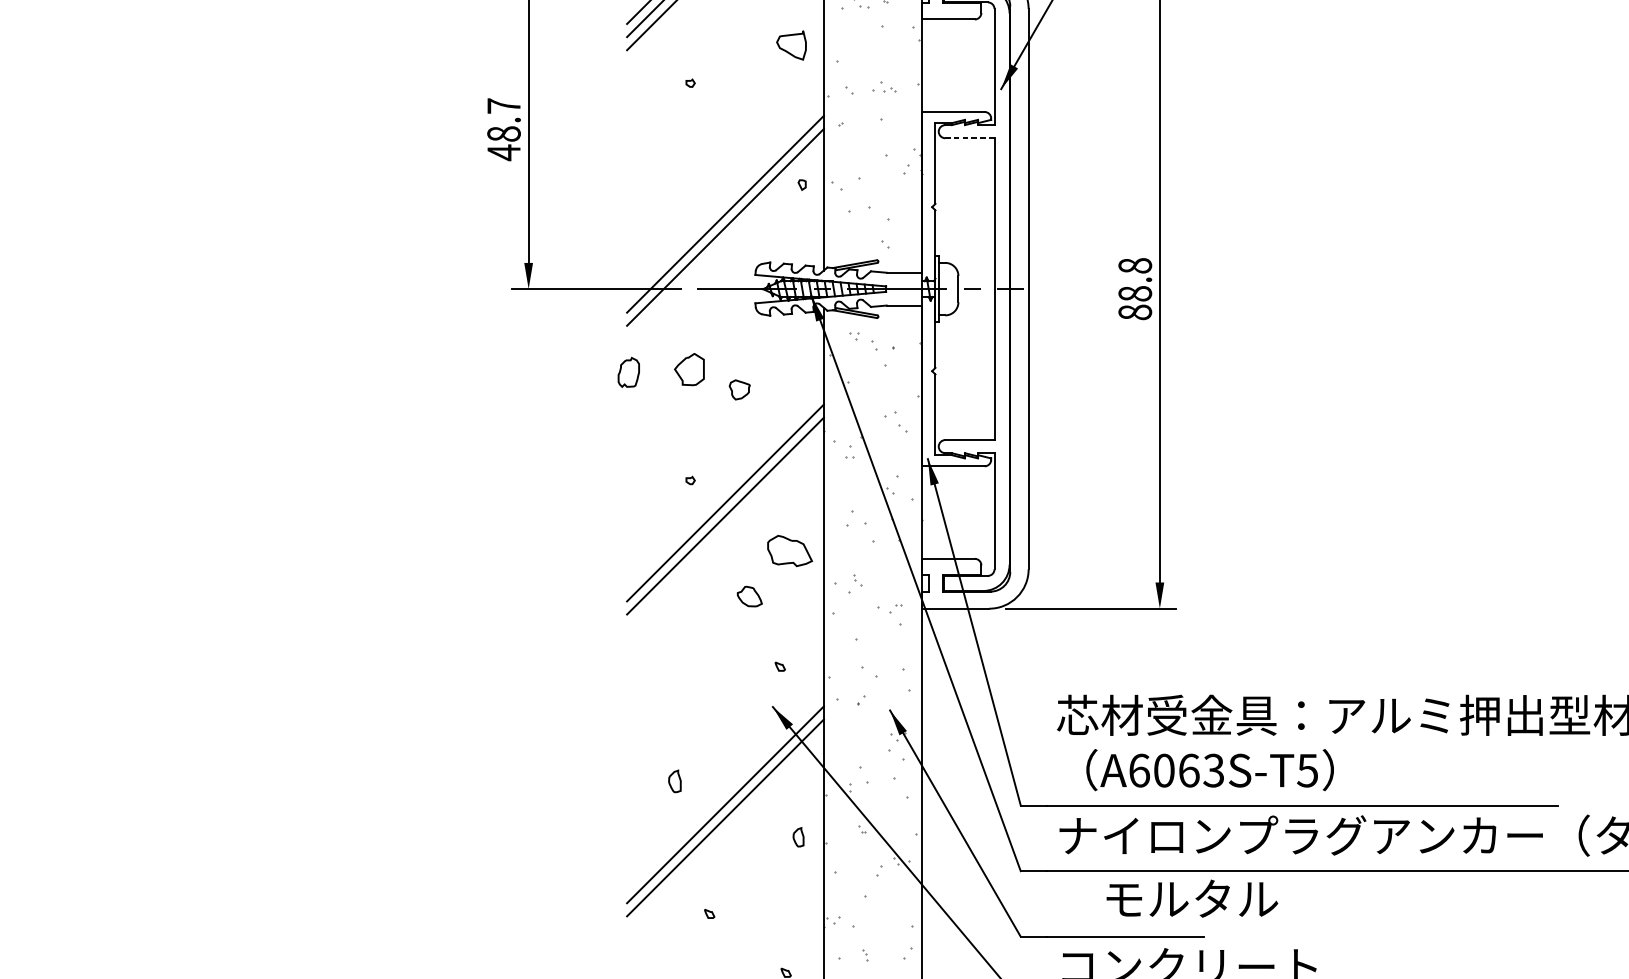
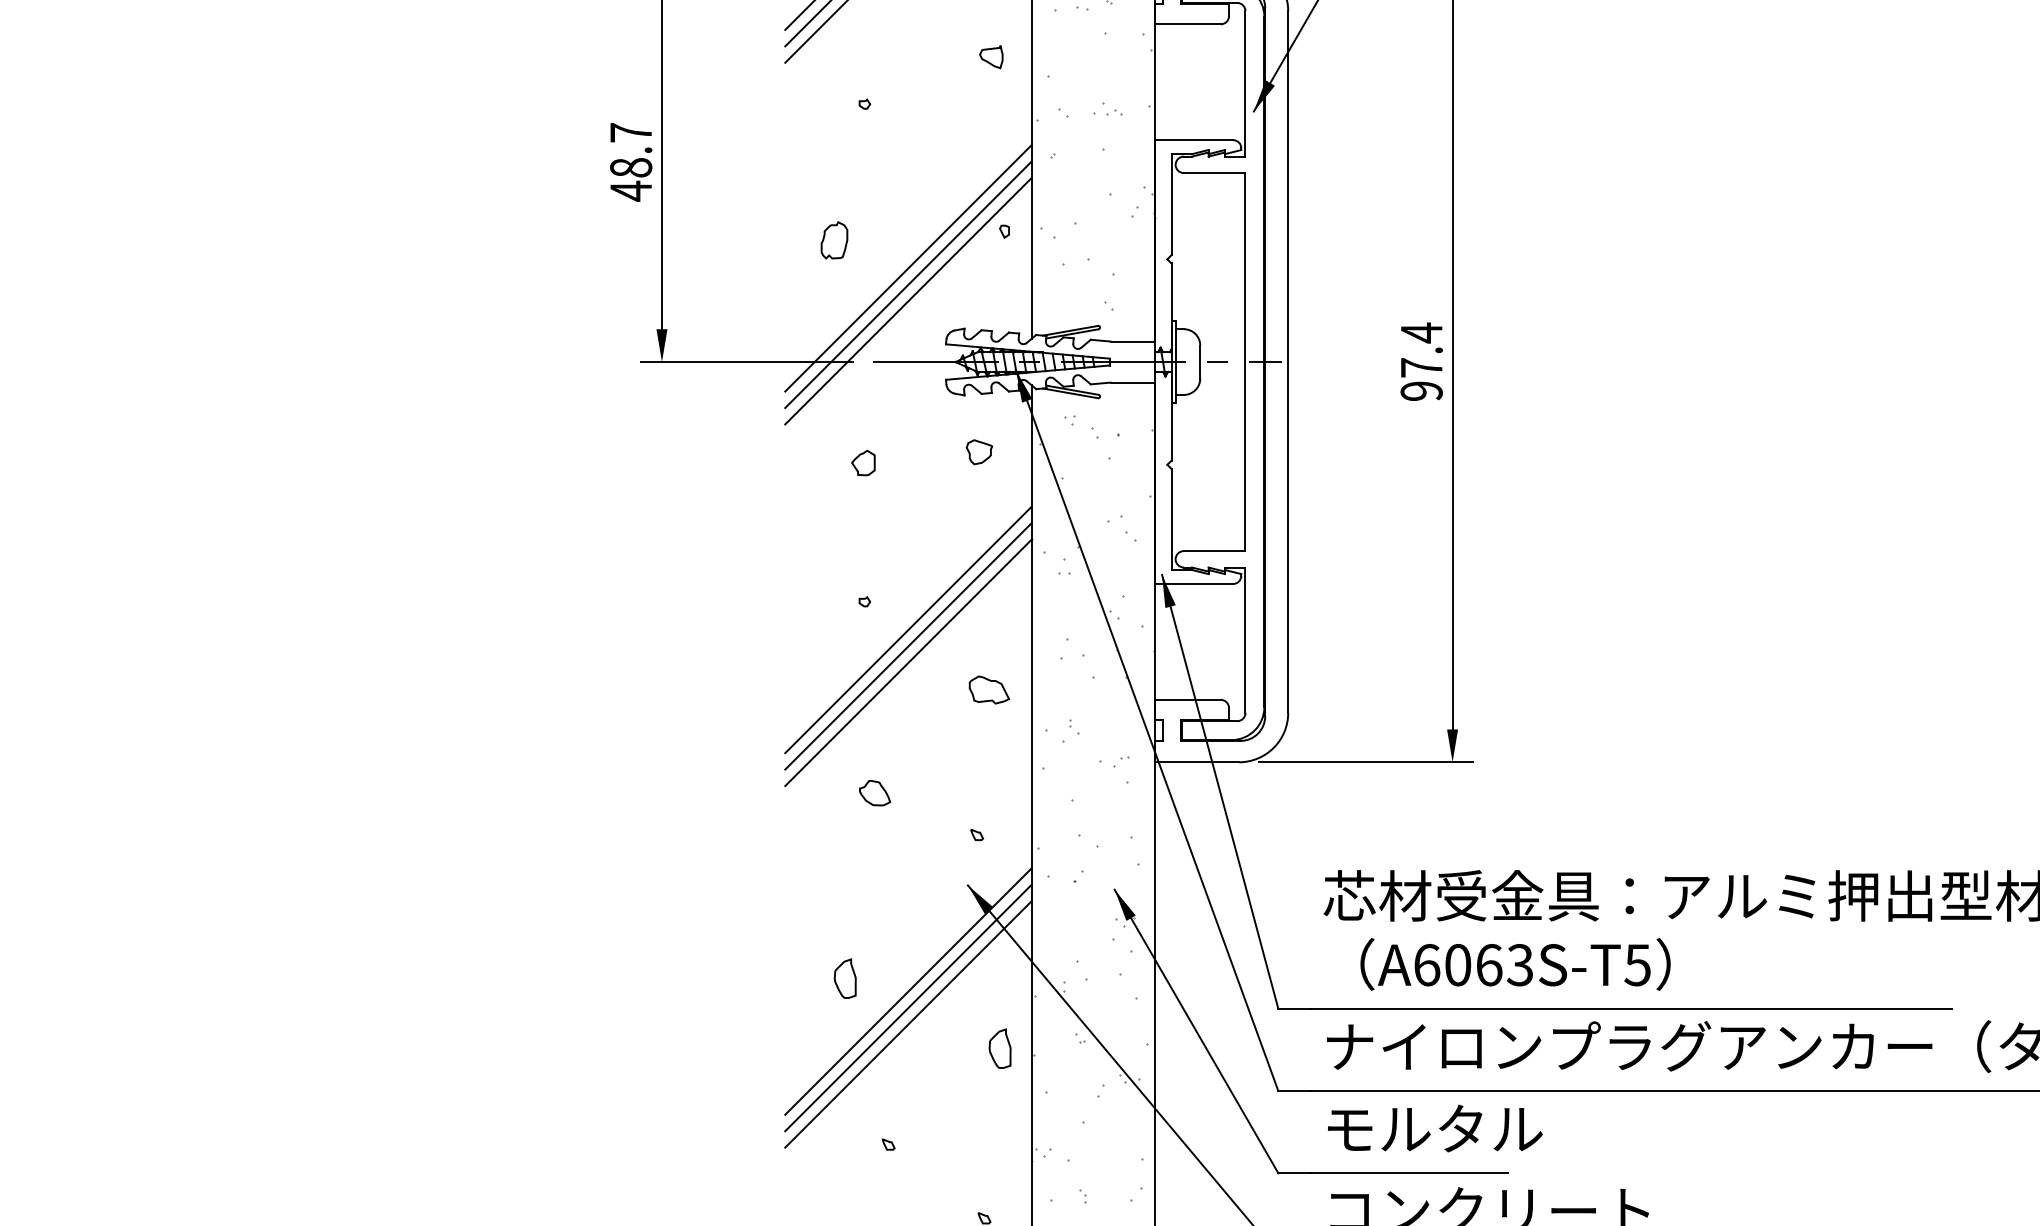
part: (791, 45) -> (991, 57), size x0.62
line: (969, 138) -> (1214, 173), dashed -> solid
line: (725, 240) -> (908, 300), added
text: (1135, 288) -> (1421, 361), 88.8 -> 97.4
part: (689, 370) -> (863, 463), size x0.62
part: (628, 372) -> (834, 240), moved
part: (739, 390) -> (978, 452), moved
line: (725, 529) -> (908, 662), added
part: (790, 550) -> (989, 689), size x0.71
part: (750, 596) -> (875, 793), moved
part: (674, 781) -> (844, 978), size x1.43
line: (725, 791) -> (908, 991), added
part: (798, 837) -> (999, 1048), size x1.67
text: (1192, 898) -> (1435, 1128), moved

